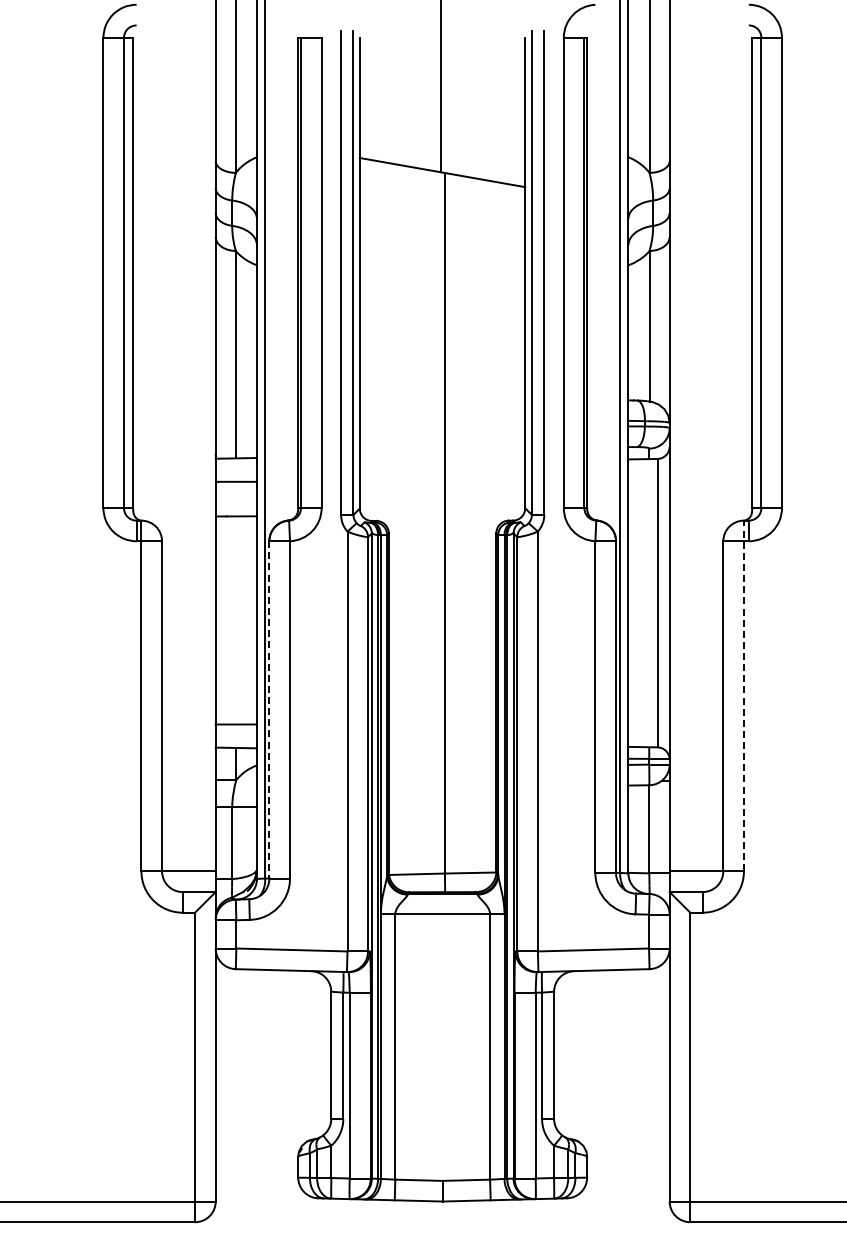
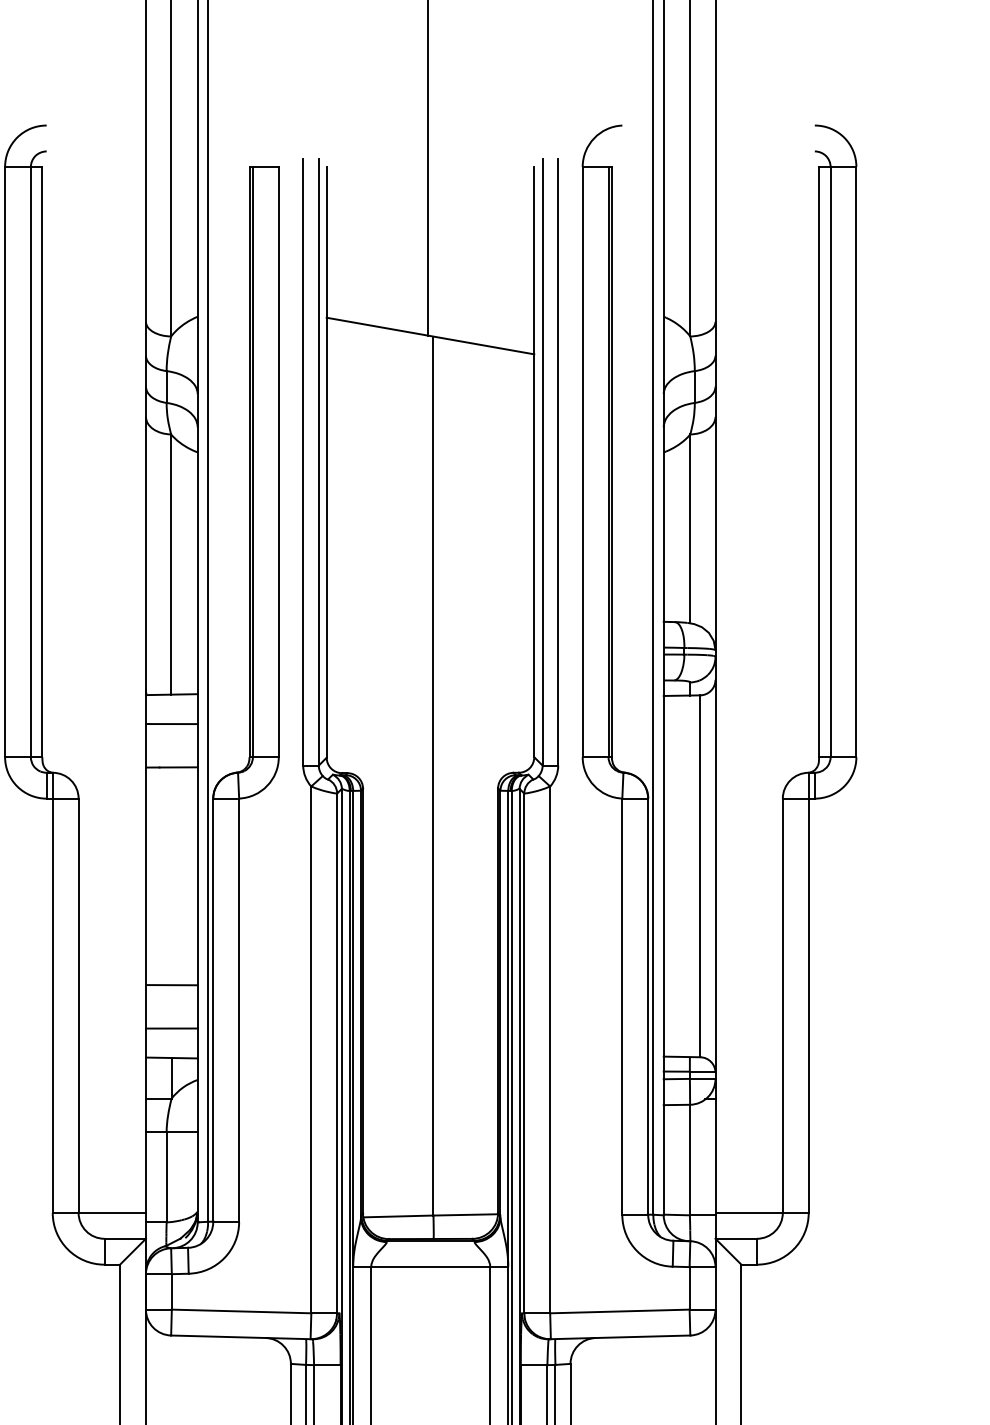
line: (236, 689) -> (172, 984), added
line: (743, 695) -> (808, 992), dashed -> solid
line: (269, 709) -> (213, 1009), dashed -> solid

